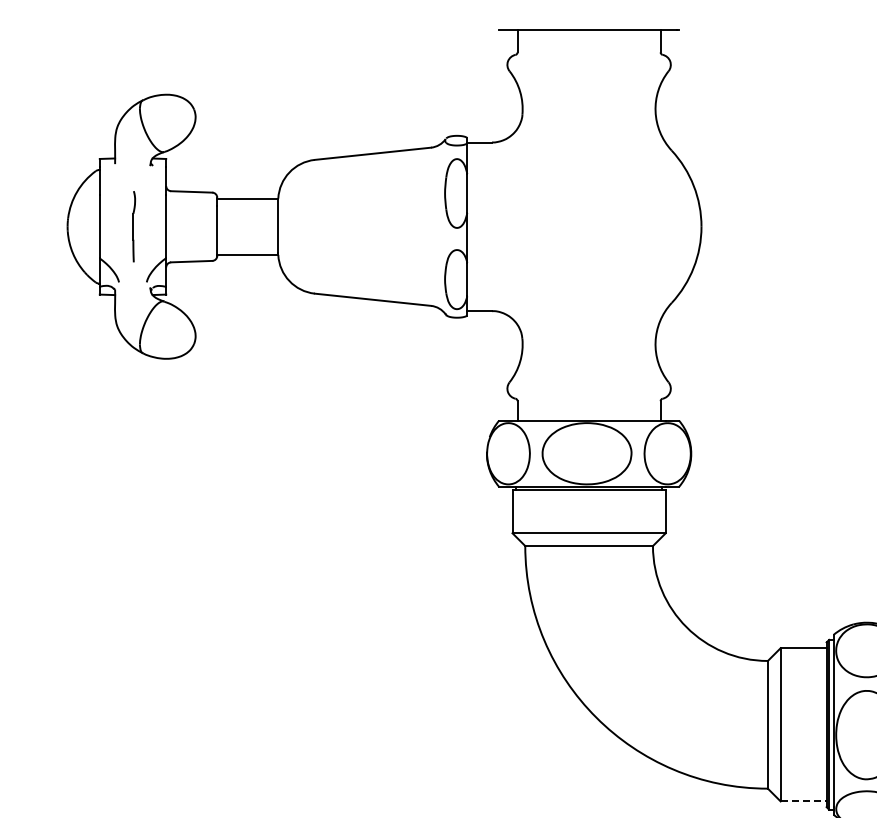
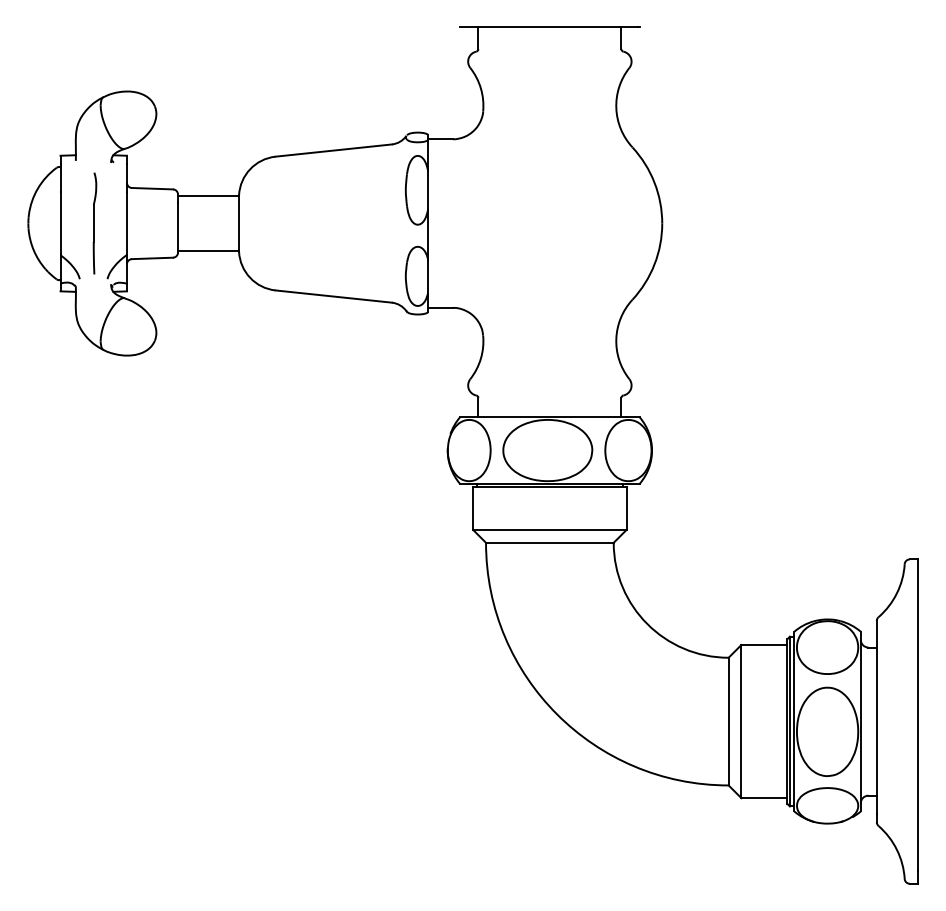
part: (133, 226) -> (94, 223), size x1.43
line: (803, 801) -> (764, 798), dashed -> solid

